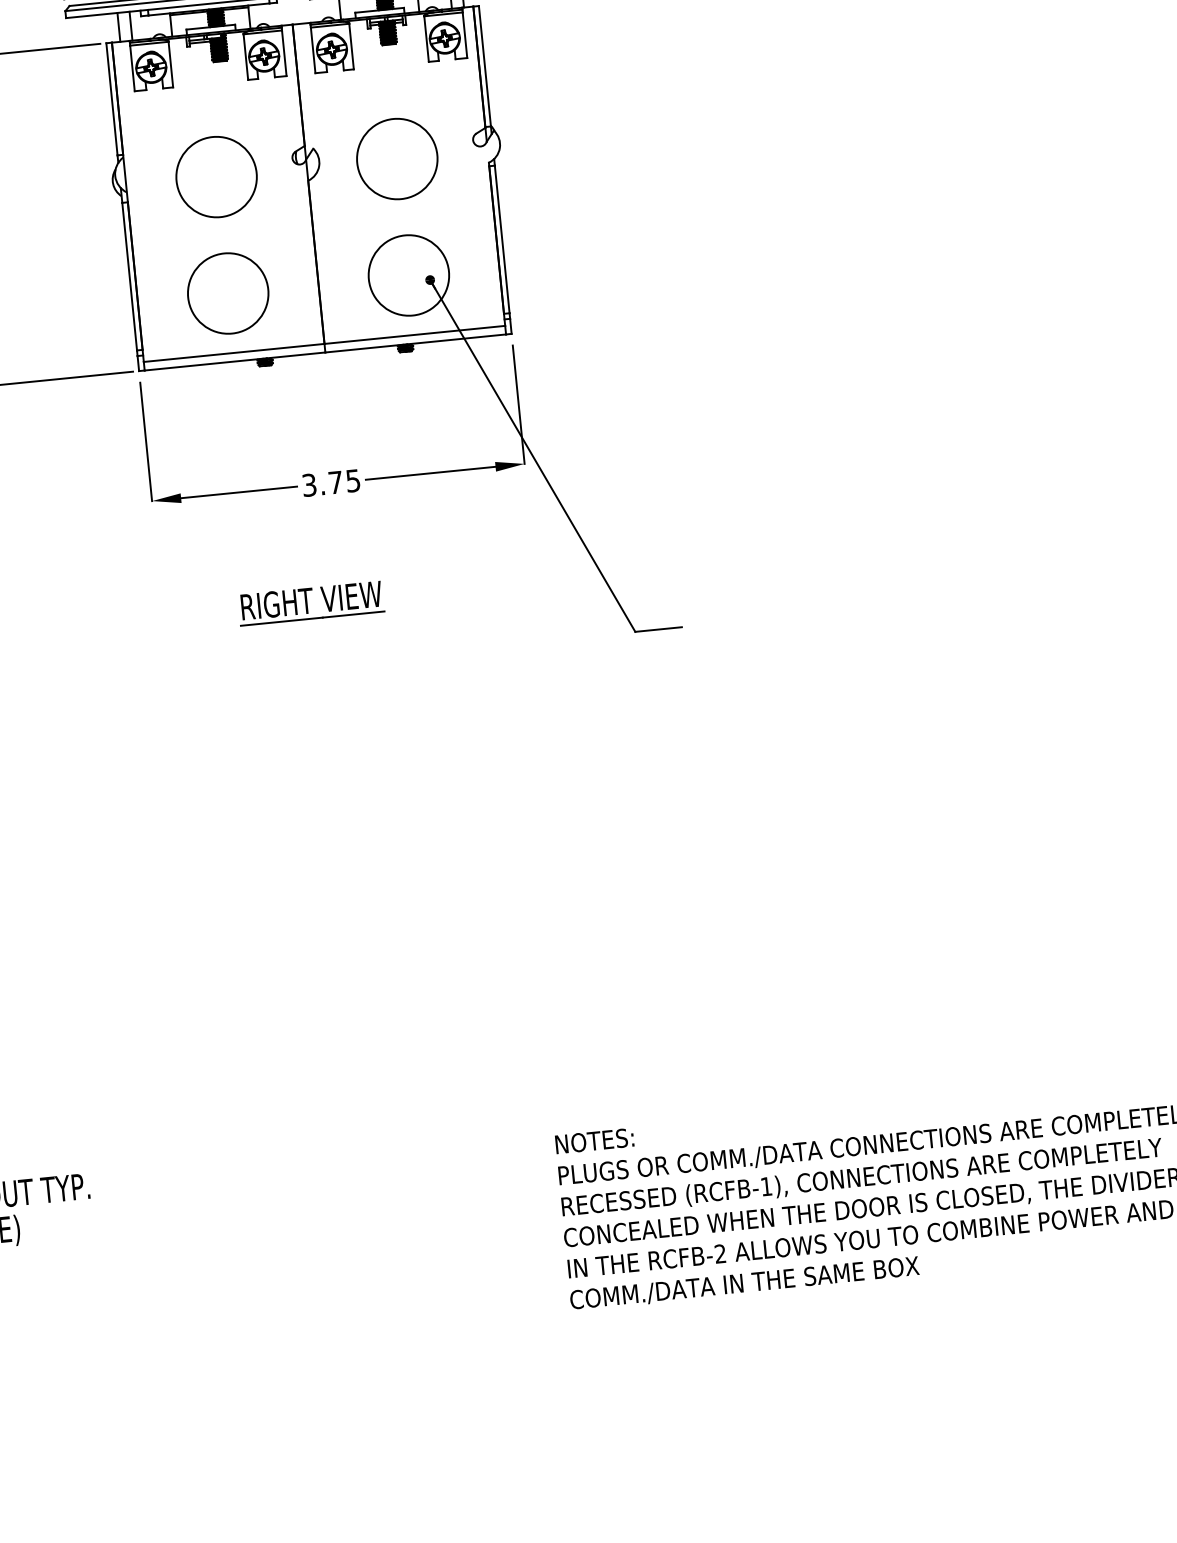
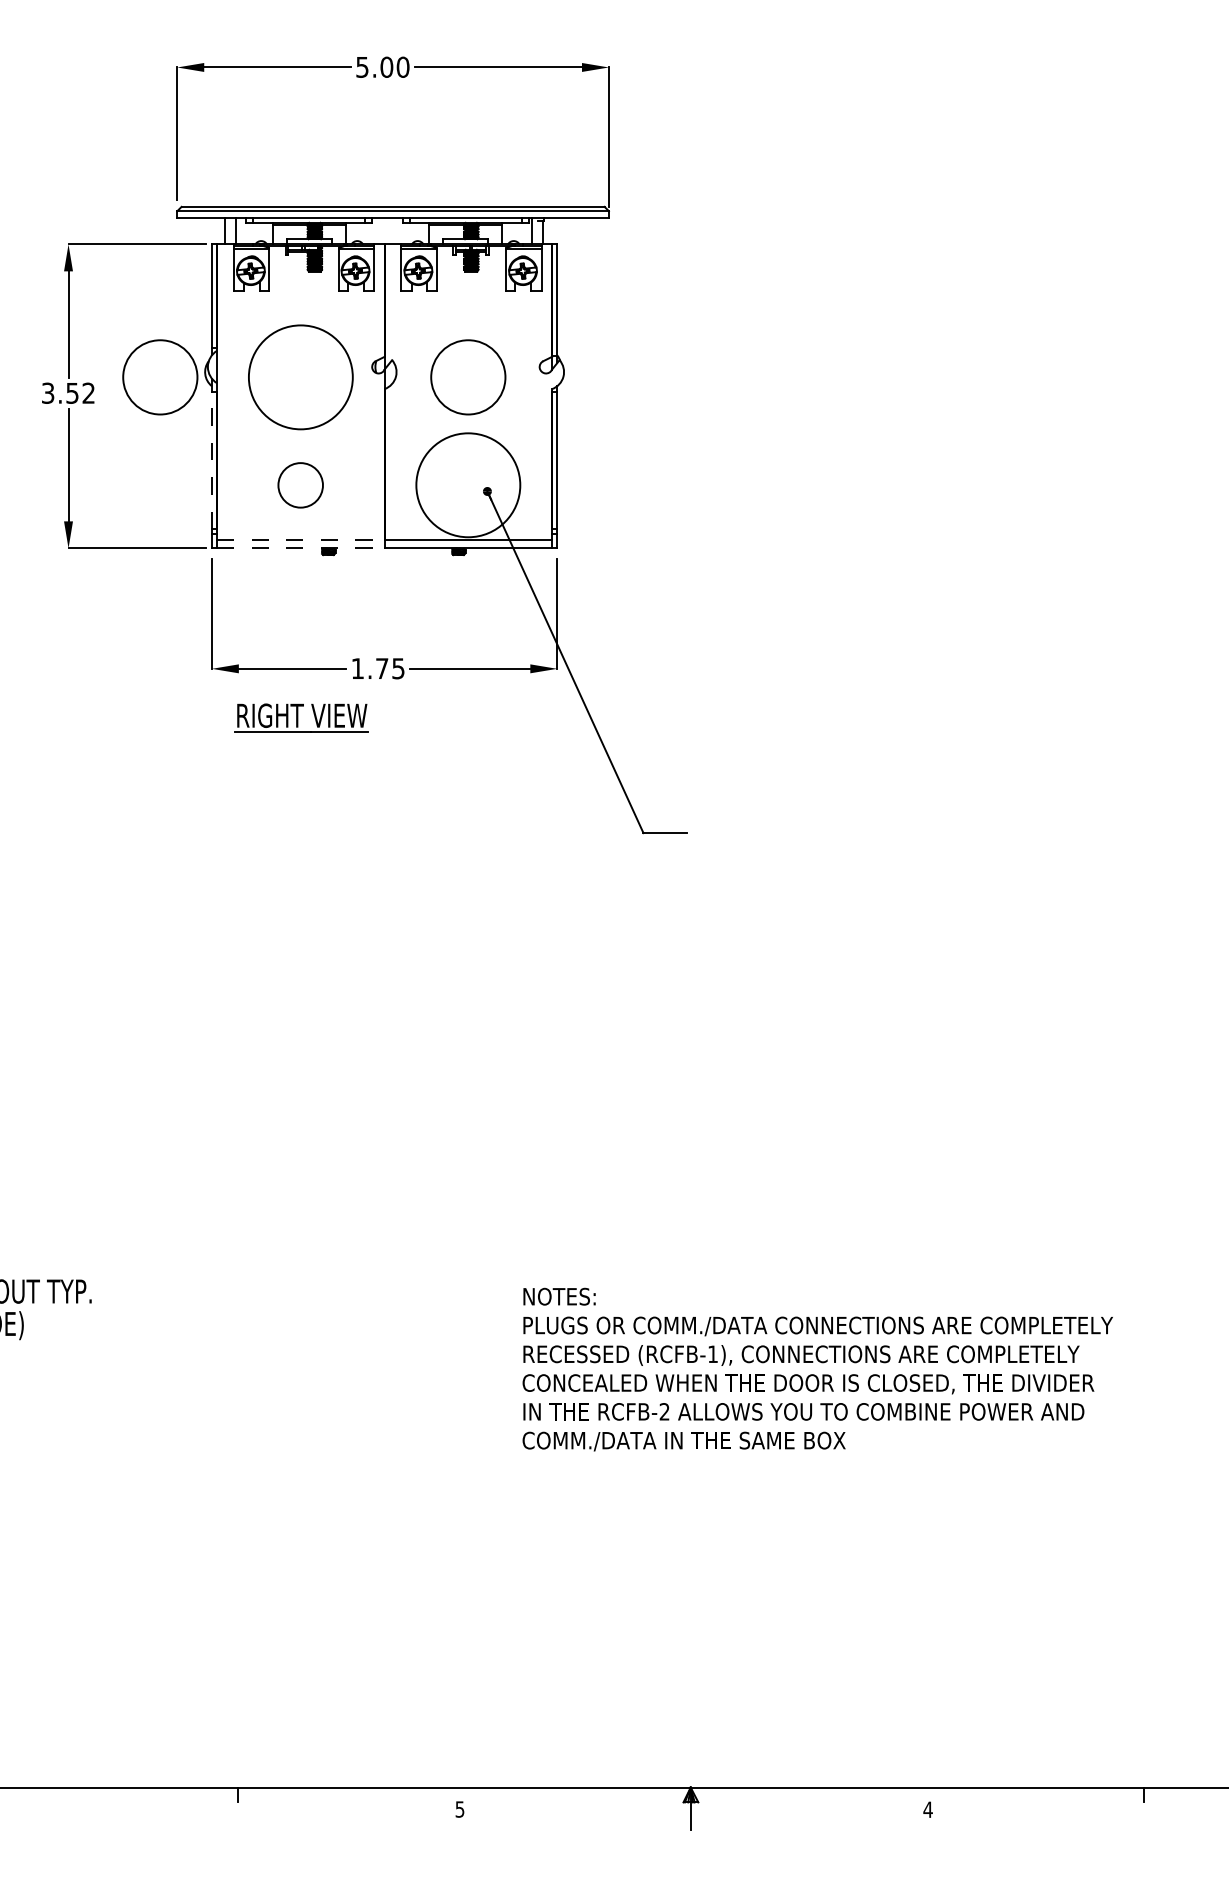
circle: (216, 177) -> (300, 377), size x1.4
circle: (65, 192) -> (160, 377), added
circle: (409, 275) -> (468, 485), size x1.4
line: (129, 276) -> (211, 460), solid -> dashed
circle: (227, 293) -> (300, 485), size x0.6
line: (233, 353) -> (300, 540), solid -> dashed
line: (234, 361) -> (300, 548), solid -> dashed
text: (309, 485) -> (357, 668), 3.75 -> 1.75
part: (310, 602) -> (301, 717), moved

